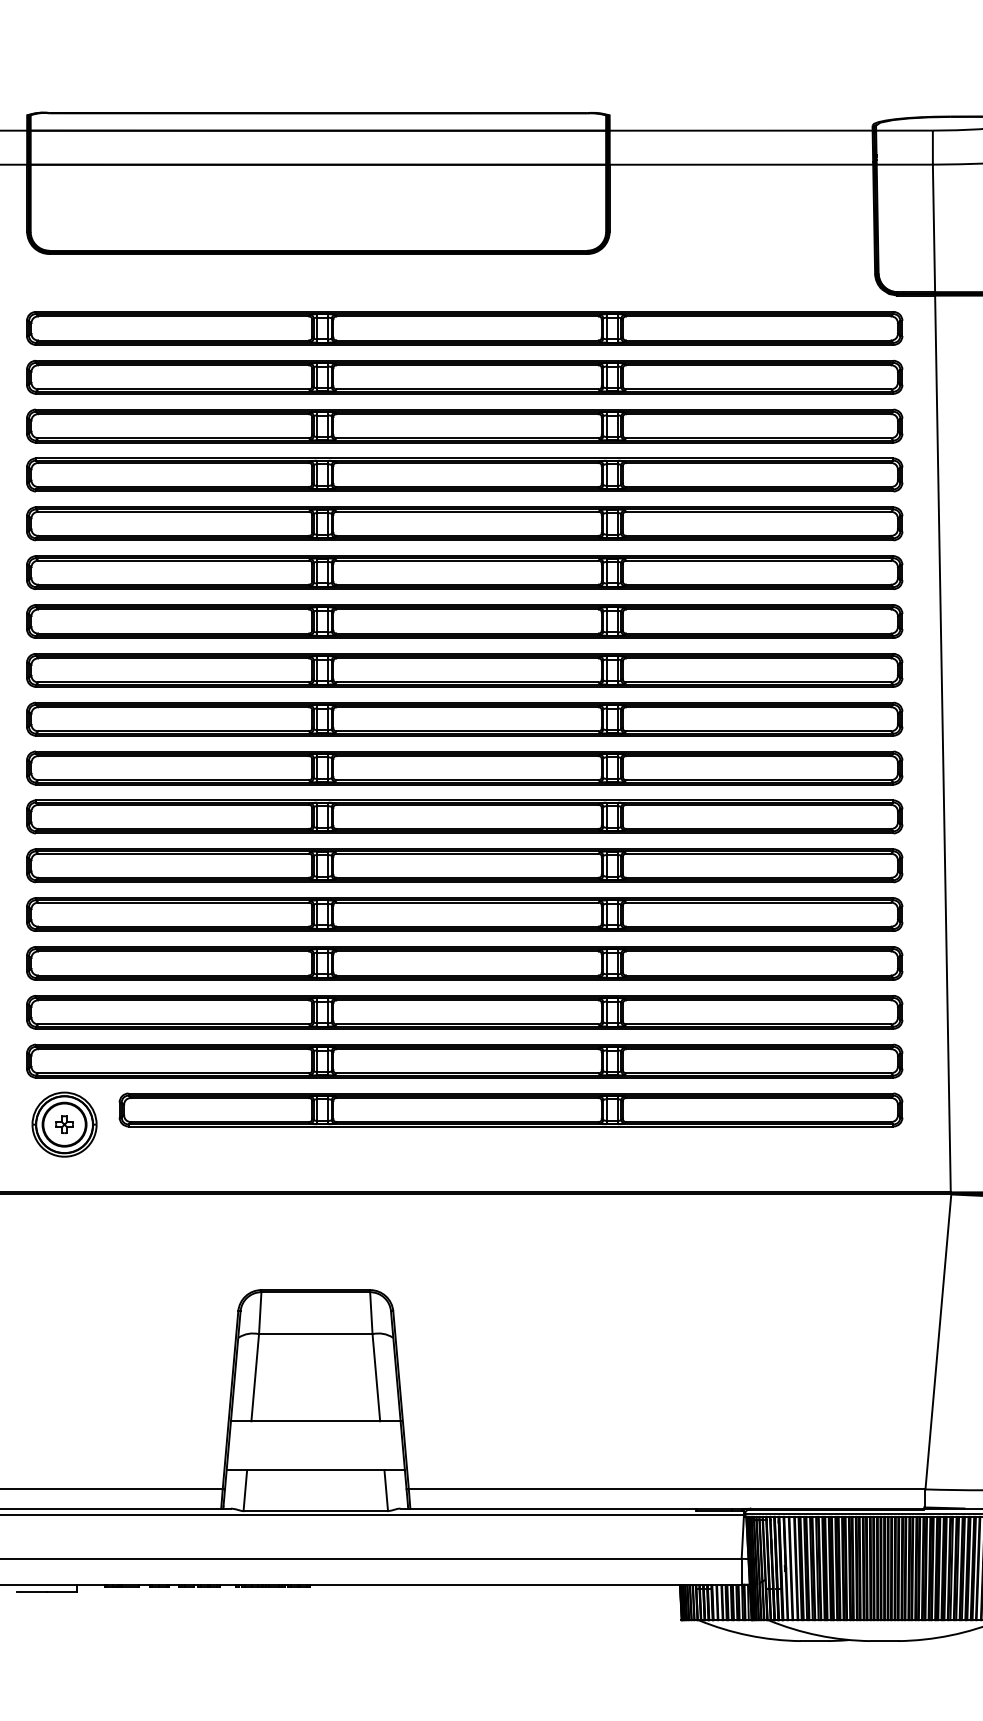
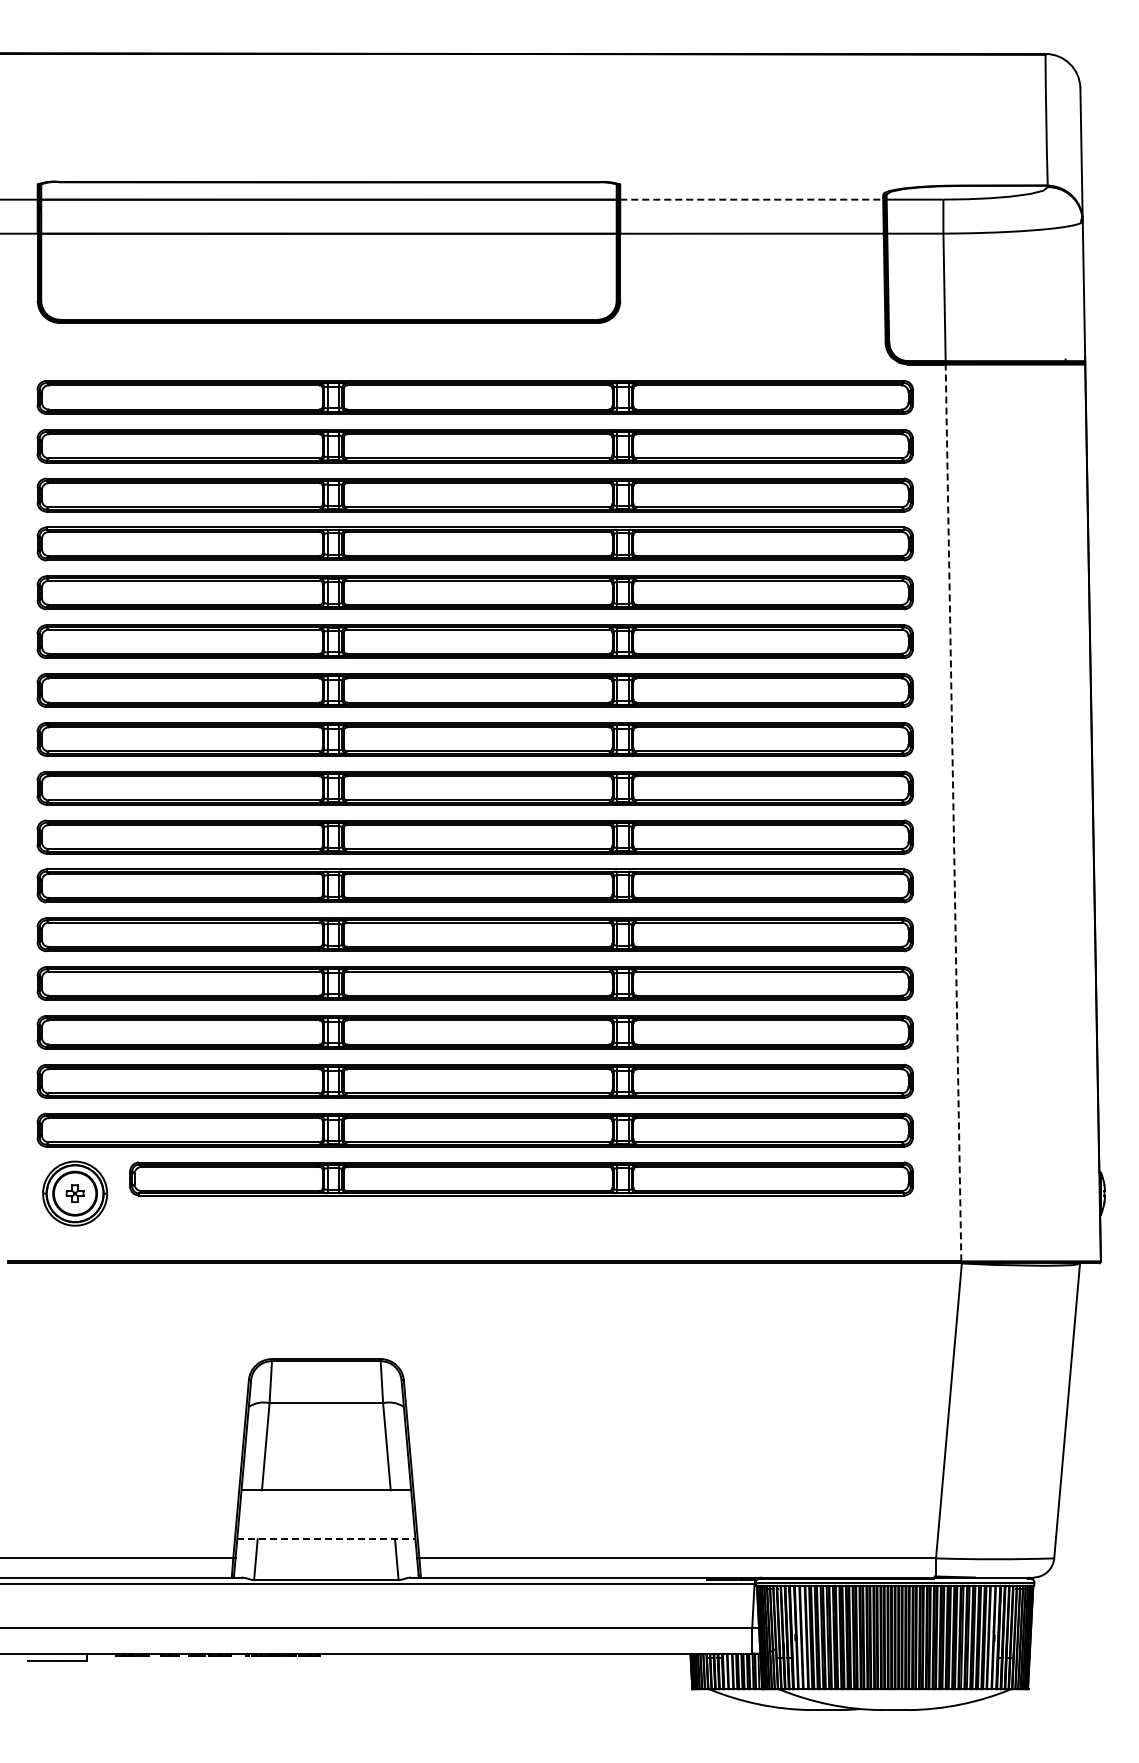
line: (740, 130) -> (751, 199), solid -> dashed
line: (942, 743) -> (953, 812), solid -> dashed
line: (315, 1470) -> (326, 1539), solid -> dashed

